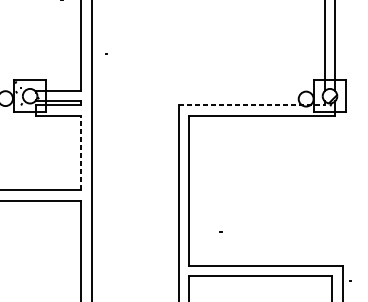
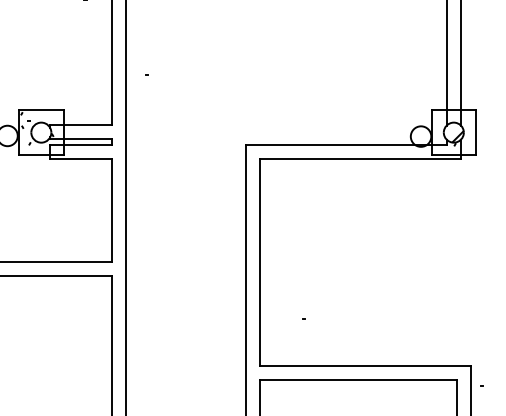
line: (251, 104) -> (346, 144), dashed -> solid
line: (81, 152) -> (111, 210), dashed -> solid

